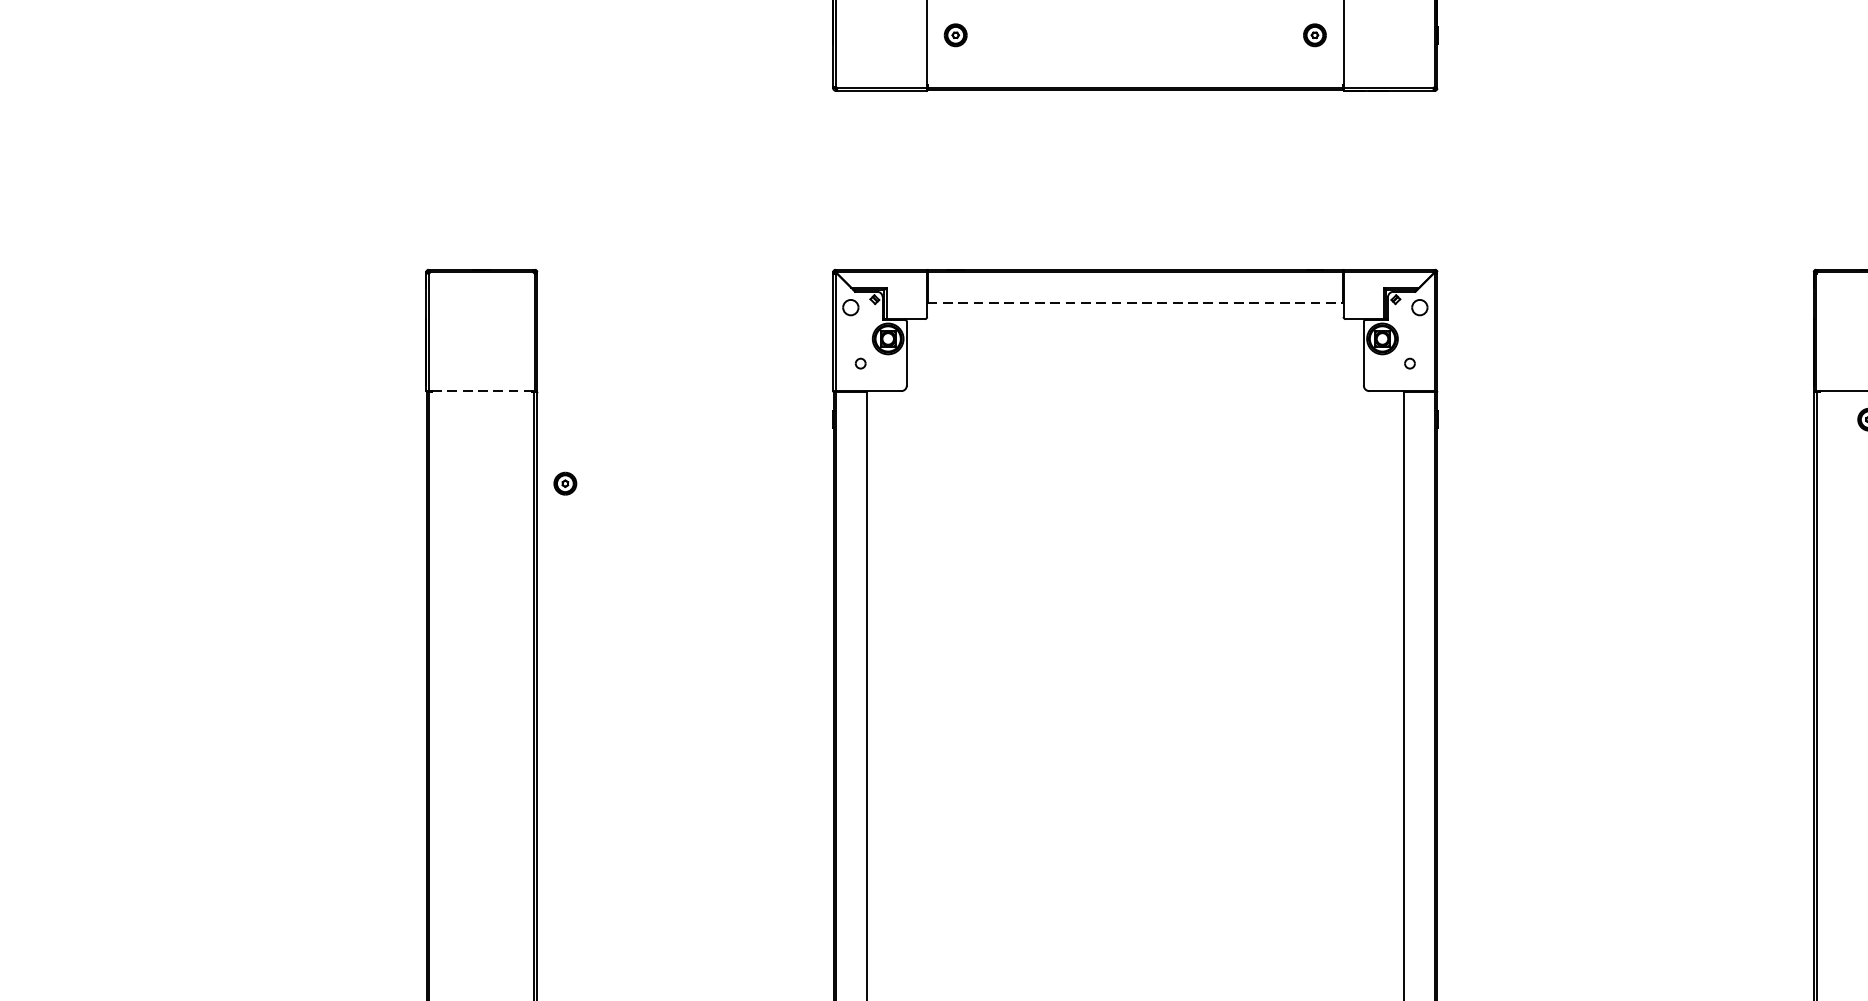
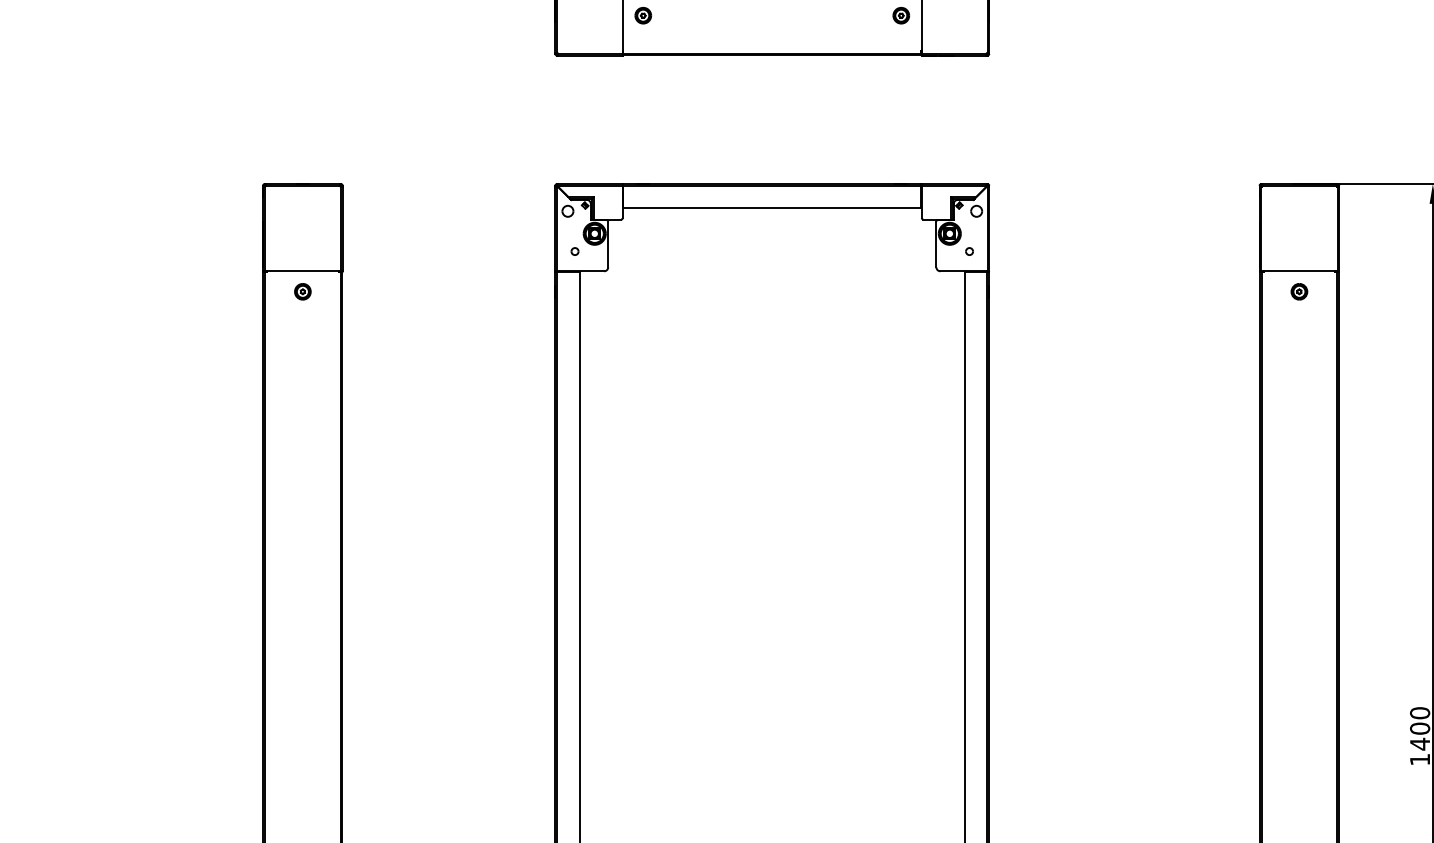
line: (1135, 303) -> (772, 208), dashed -> solid
line: (481, 391) -> (302, 271), dashed -> solid
part: (564, 483) -> (302, 291), moved

